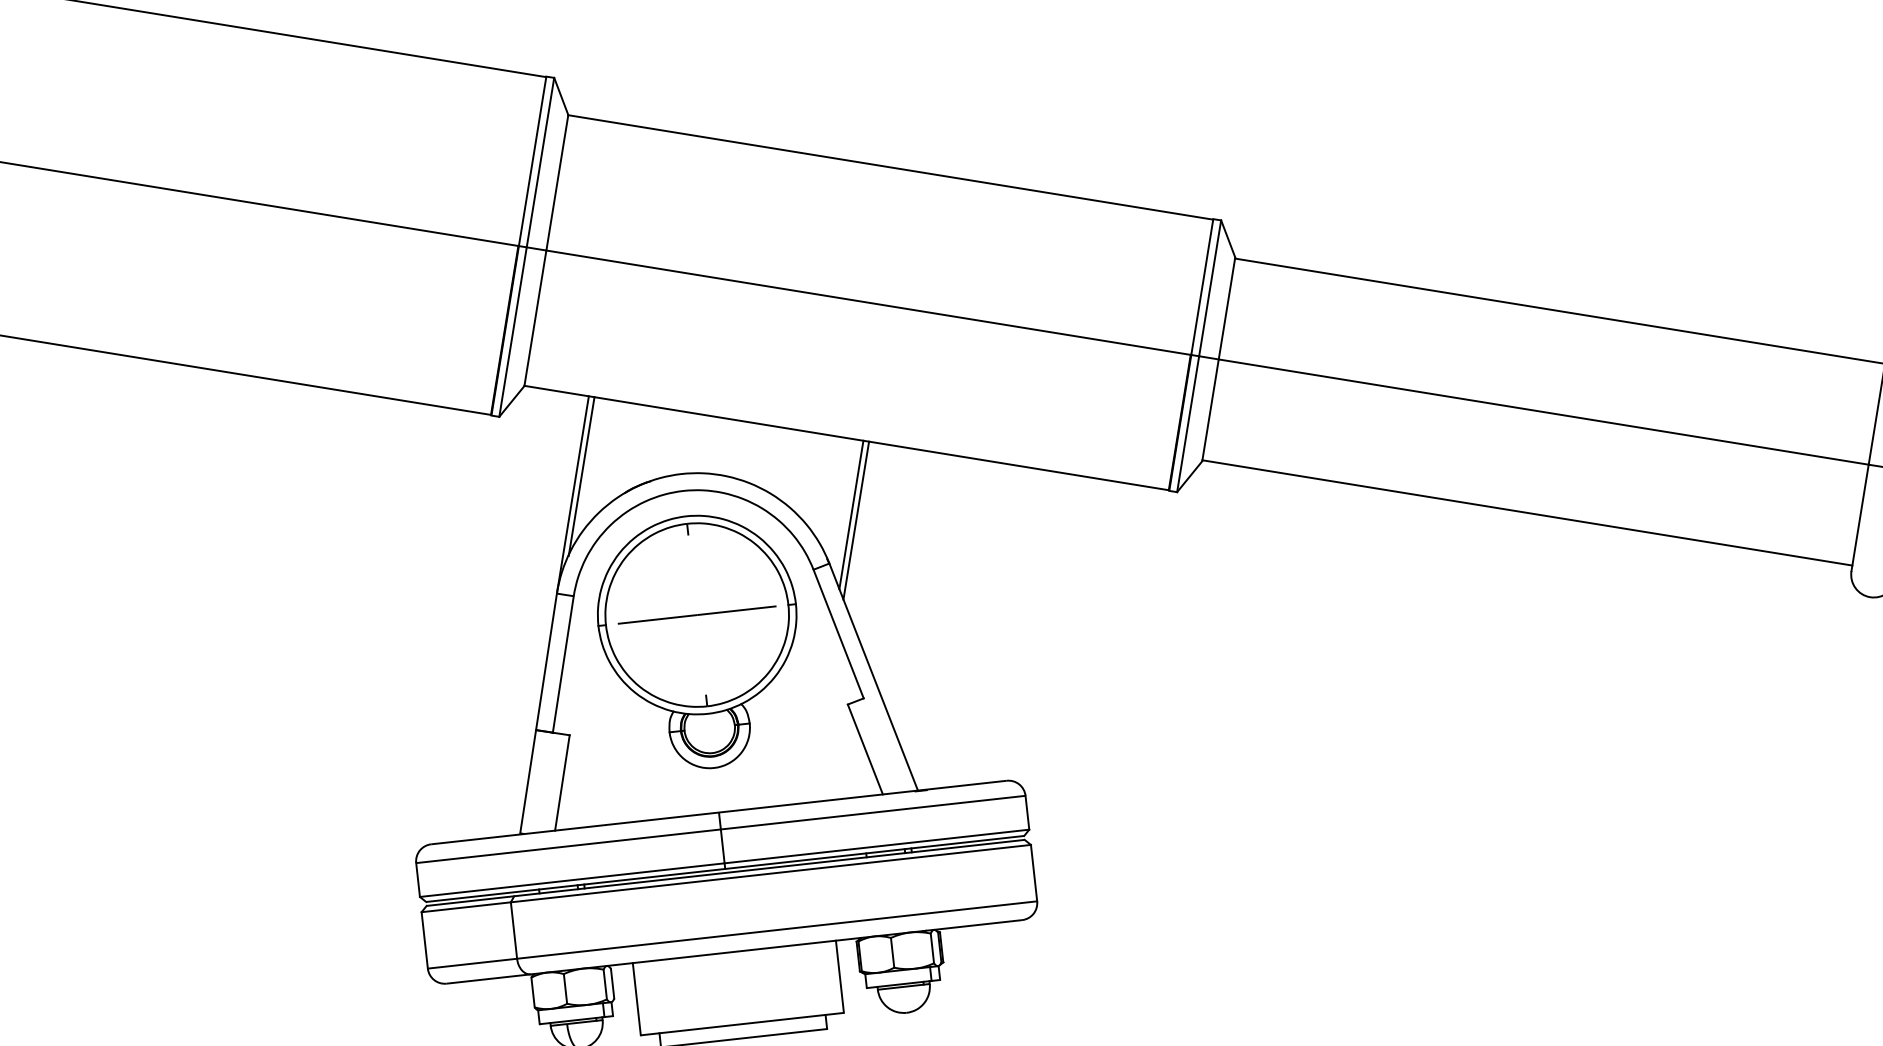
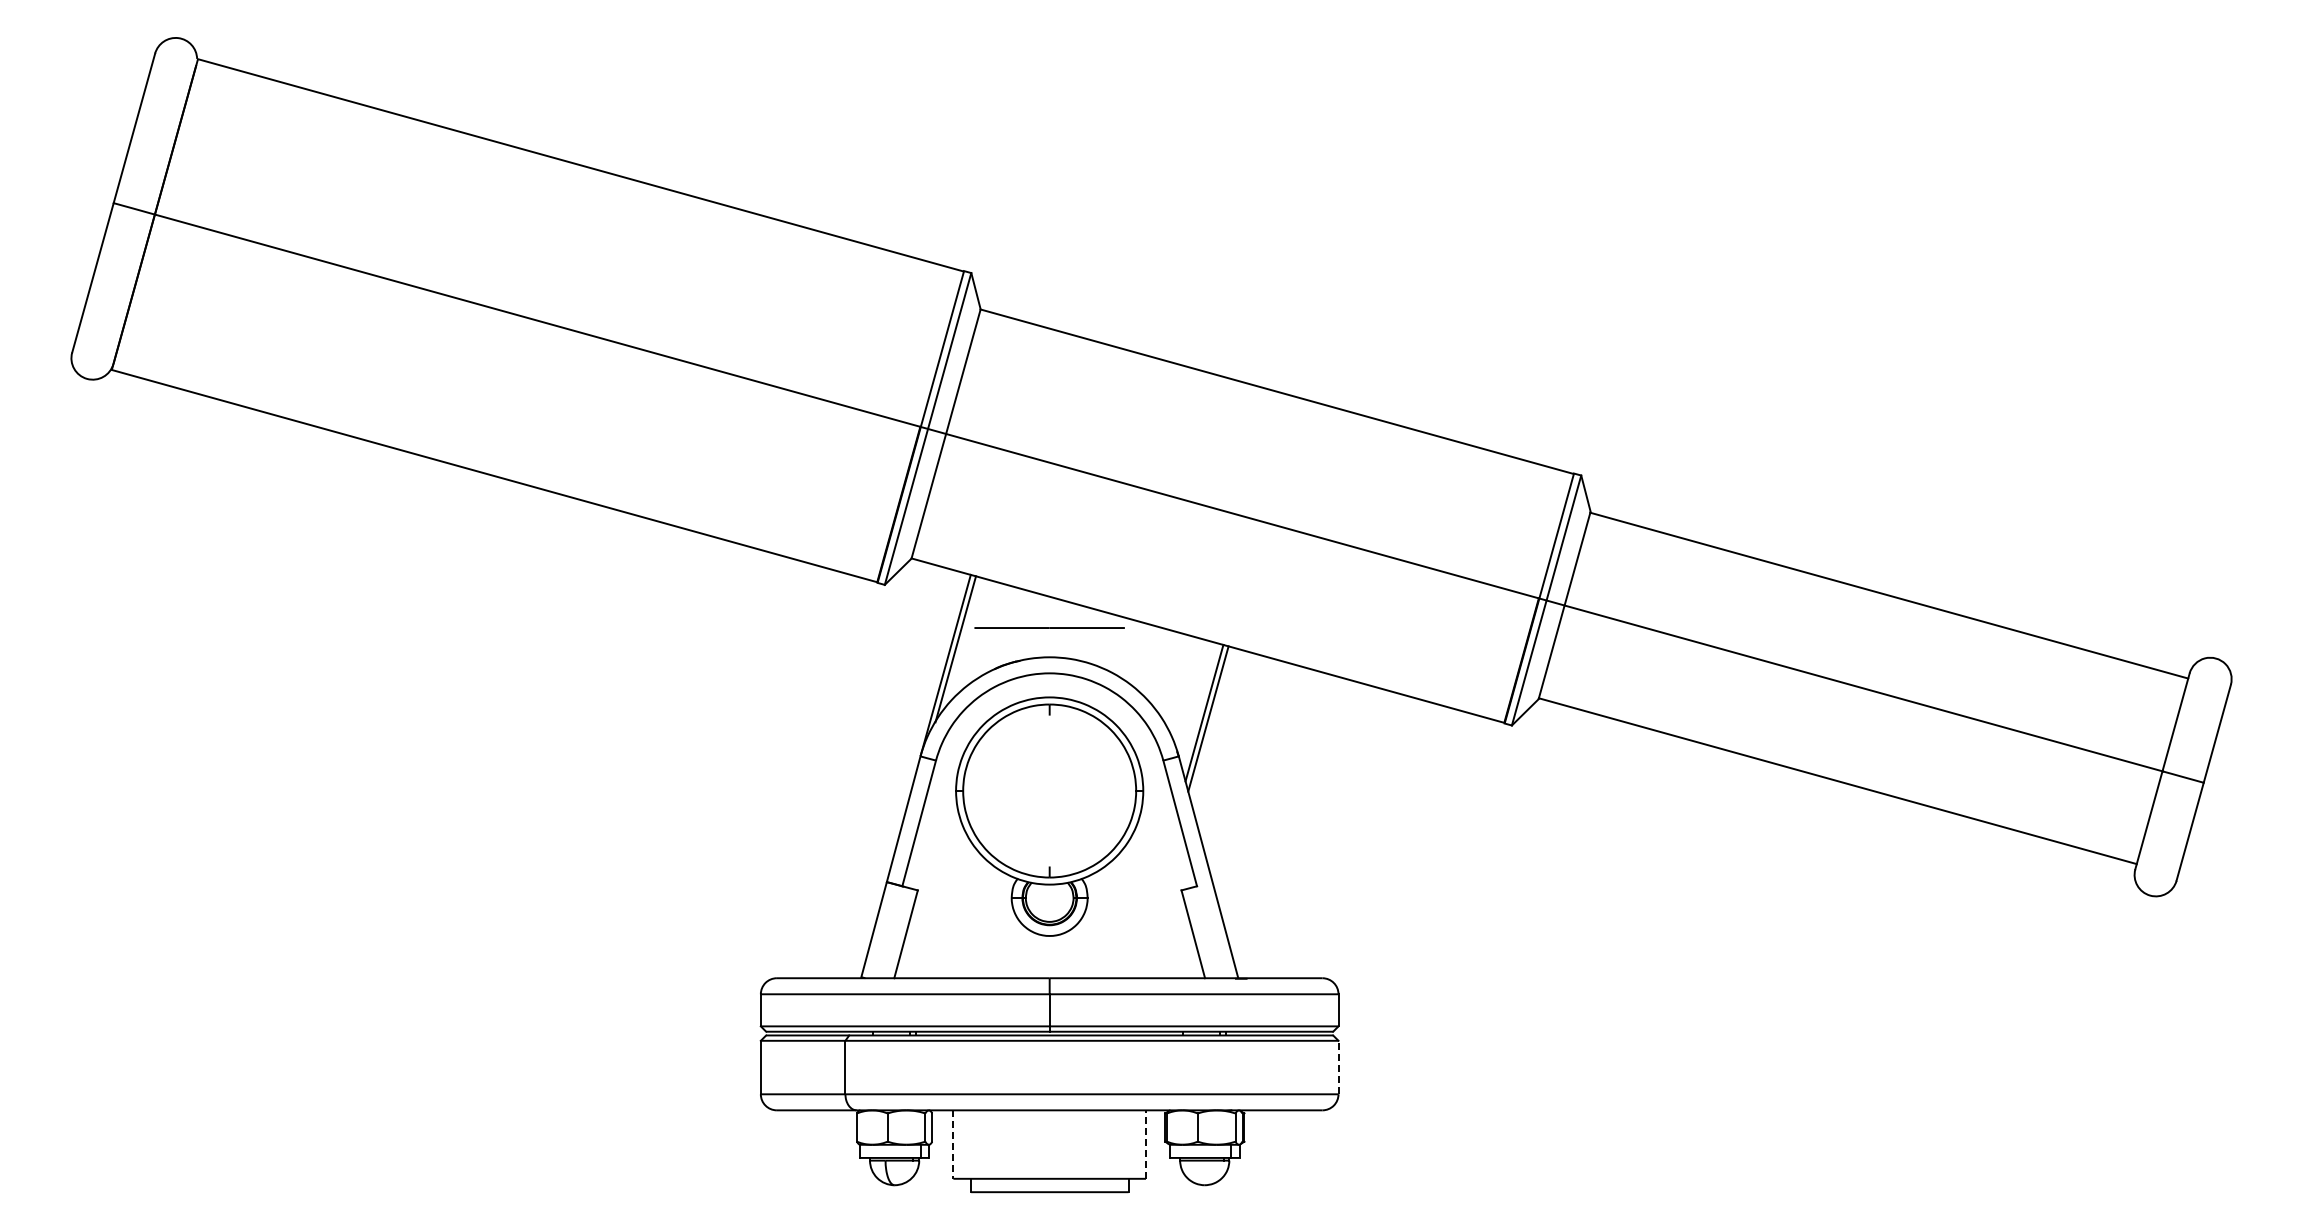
line: (696, 614) -> (1049, 627), moved
line: (1034, 873) -> (1338, 1067), solid -> dashed
line: (839, 976) -> (1145, 1144), solid -> dashed
line: (637, 1000) -> (953, 1145), solid -> dashed

